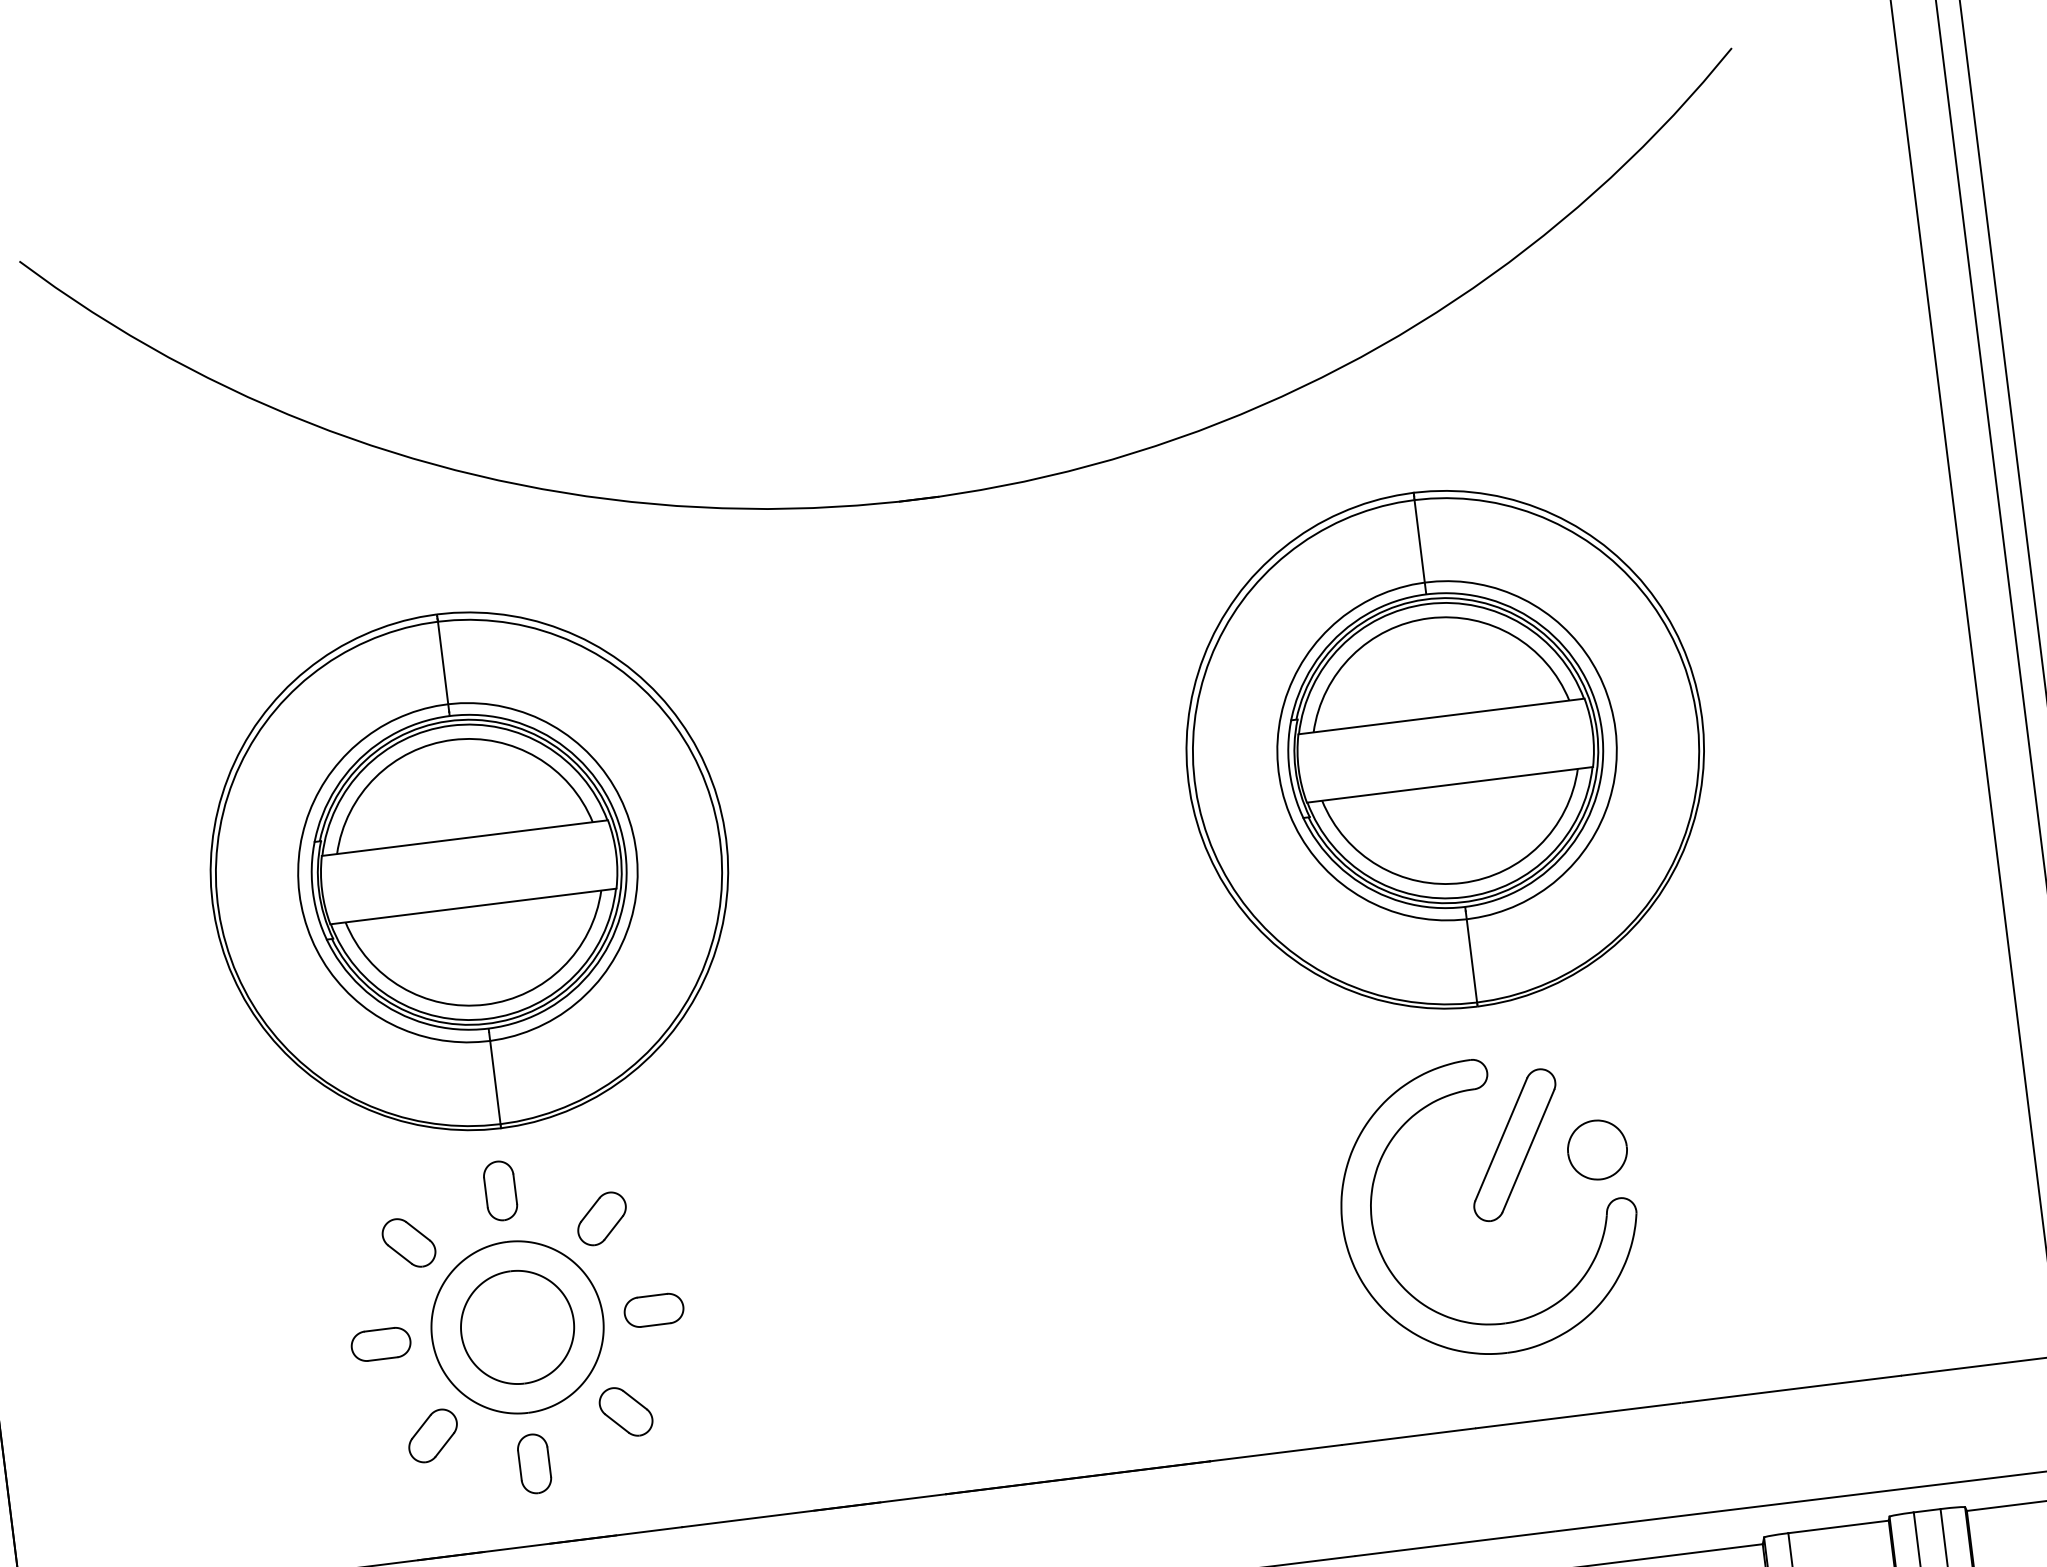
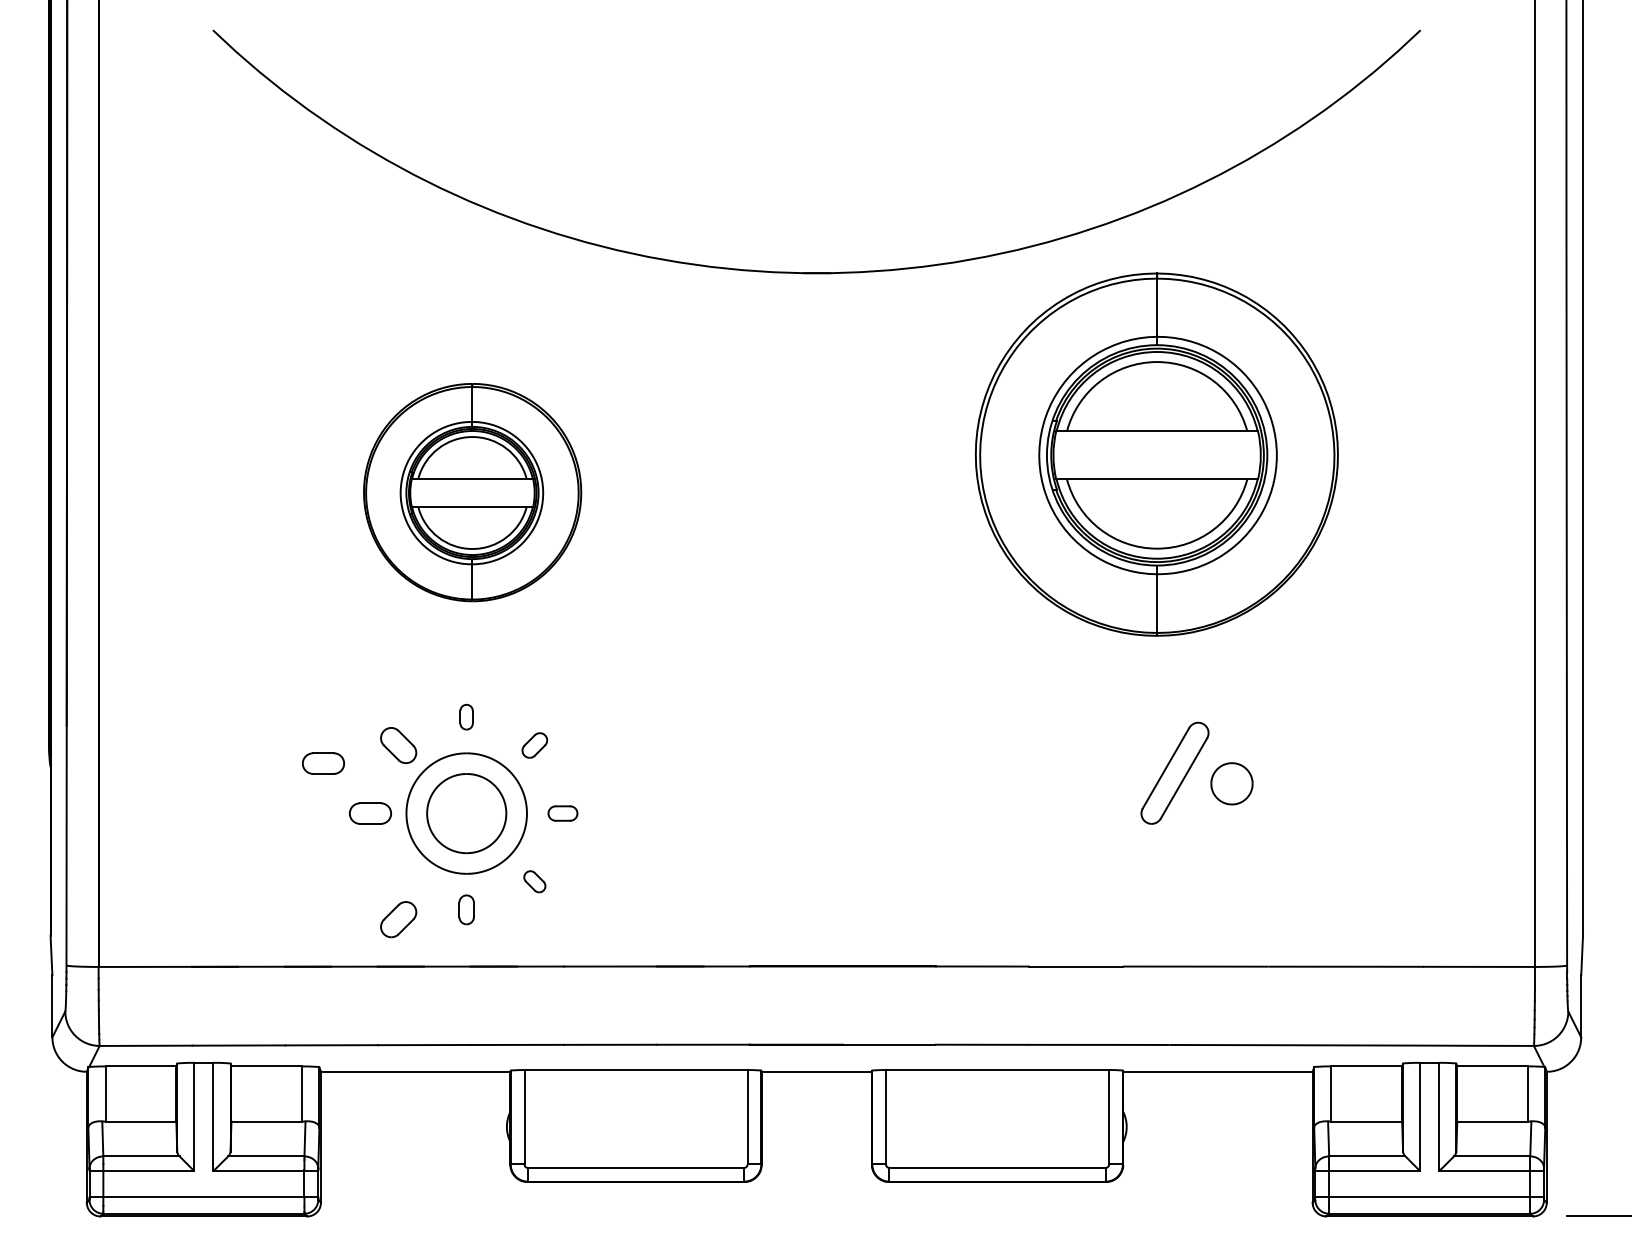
part: (1444, 749) -> (1156, 454), moved
part: (469, 871) -> (472, 492), size x0.6
part: (500, 1189) -> (466, 716), size x0.6
part: (1373, 1217) -> (1070, 811), removed
part: (601, 1218) -> (534, 745), size x0.7
part: (305, 1281) -> (323, 763), added
part: (653, 1310) -> (562, 813), size x0.7
part: (625, 1411) -> (534, 881), size x0.6
part: (432, 1435) -> (398, 919), moved
part: (534, 1463) -> (466, 909), size x0.7

